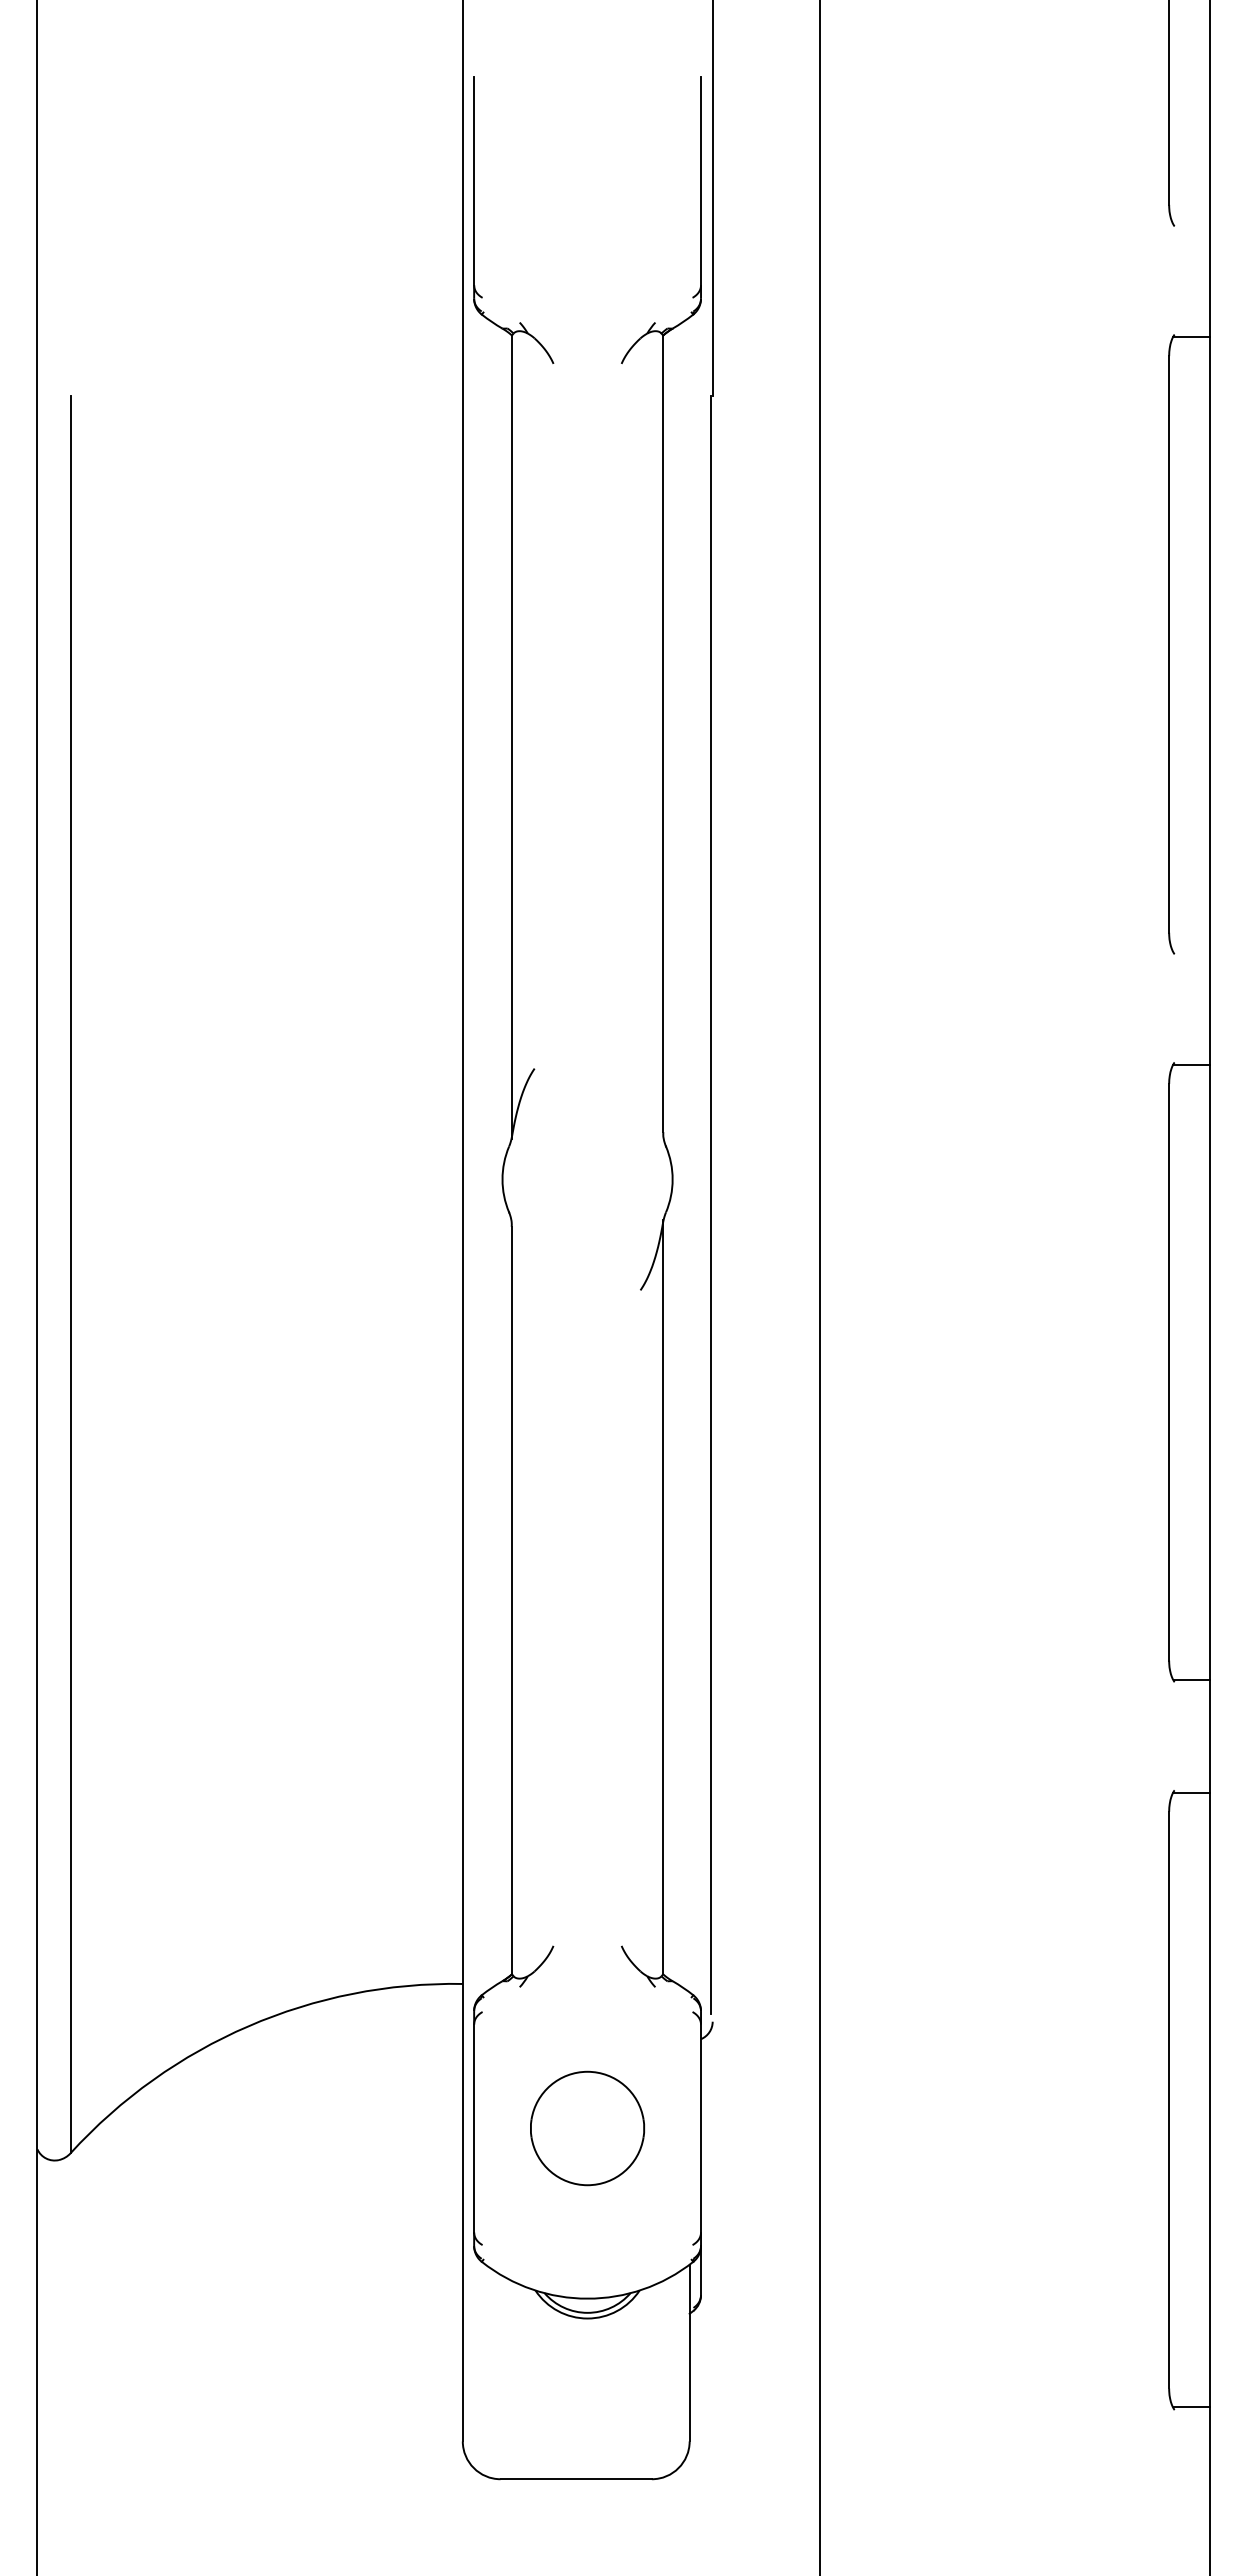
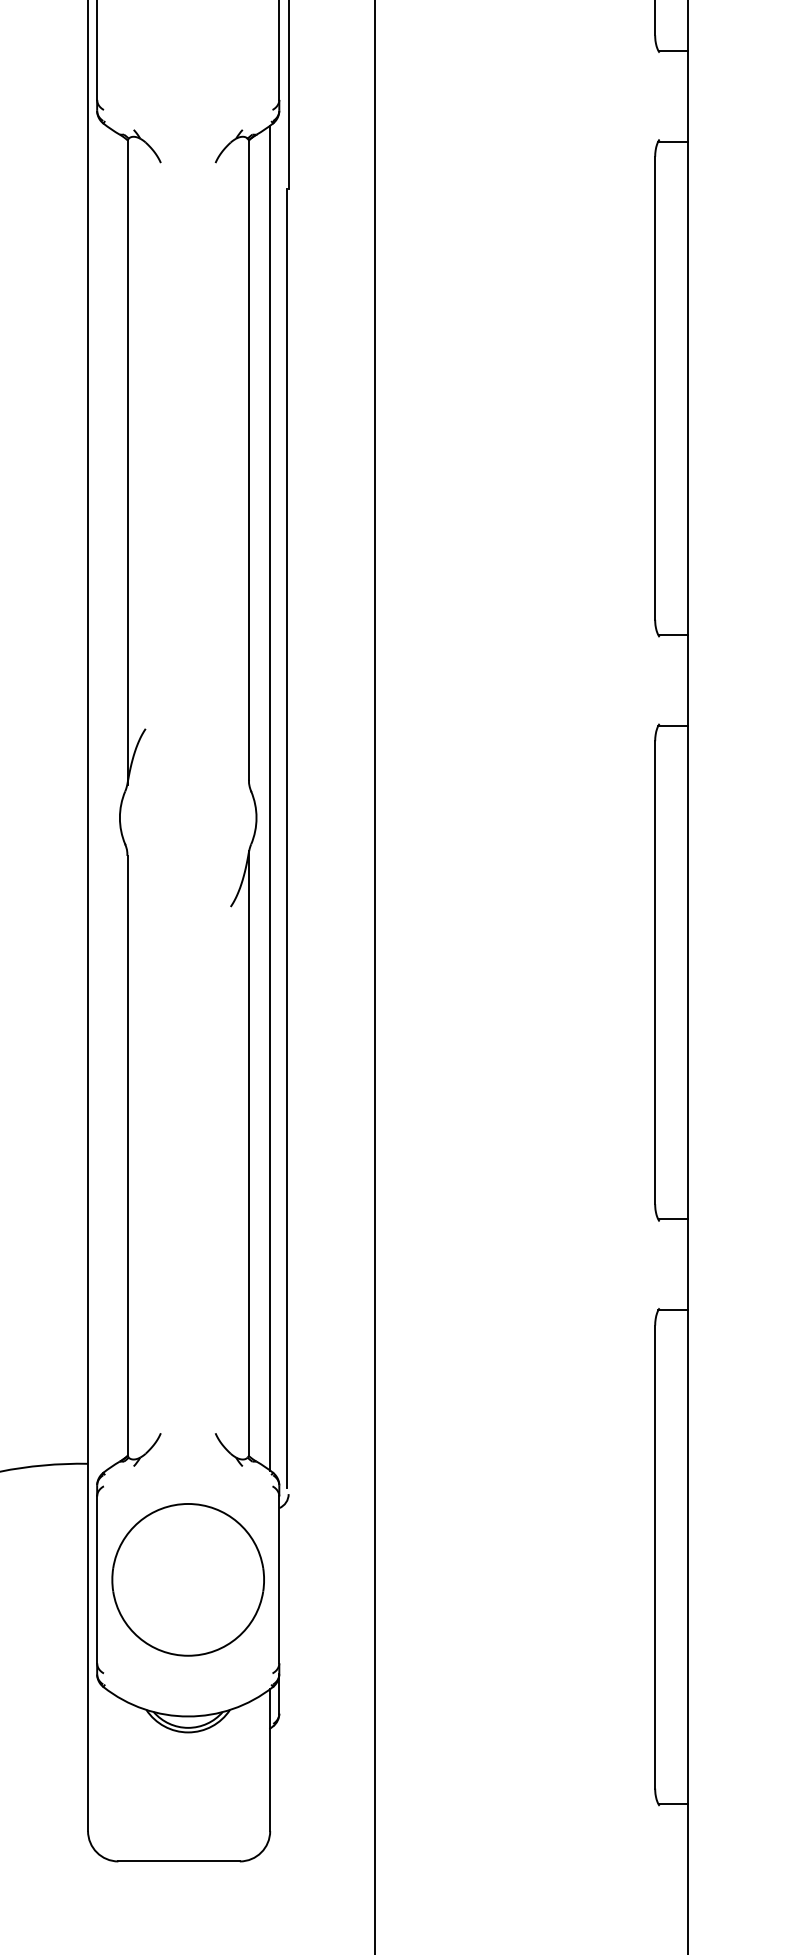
line: (1191, 223) -> (673, 50), added
line: (1191, 951) -> (673, 634), added
line: (689, 1154) -> (270, 797), added
part: (587, 2128) -> (188, 1579), size x1.67

